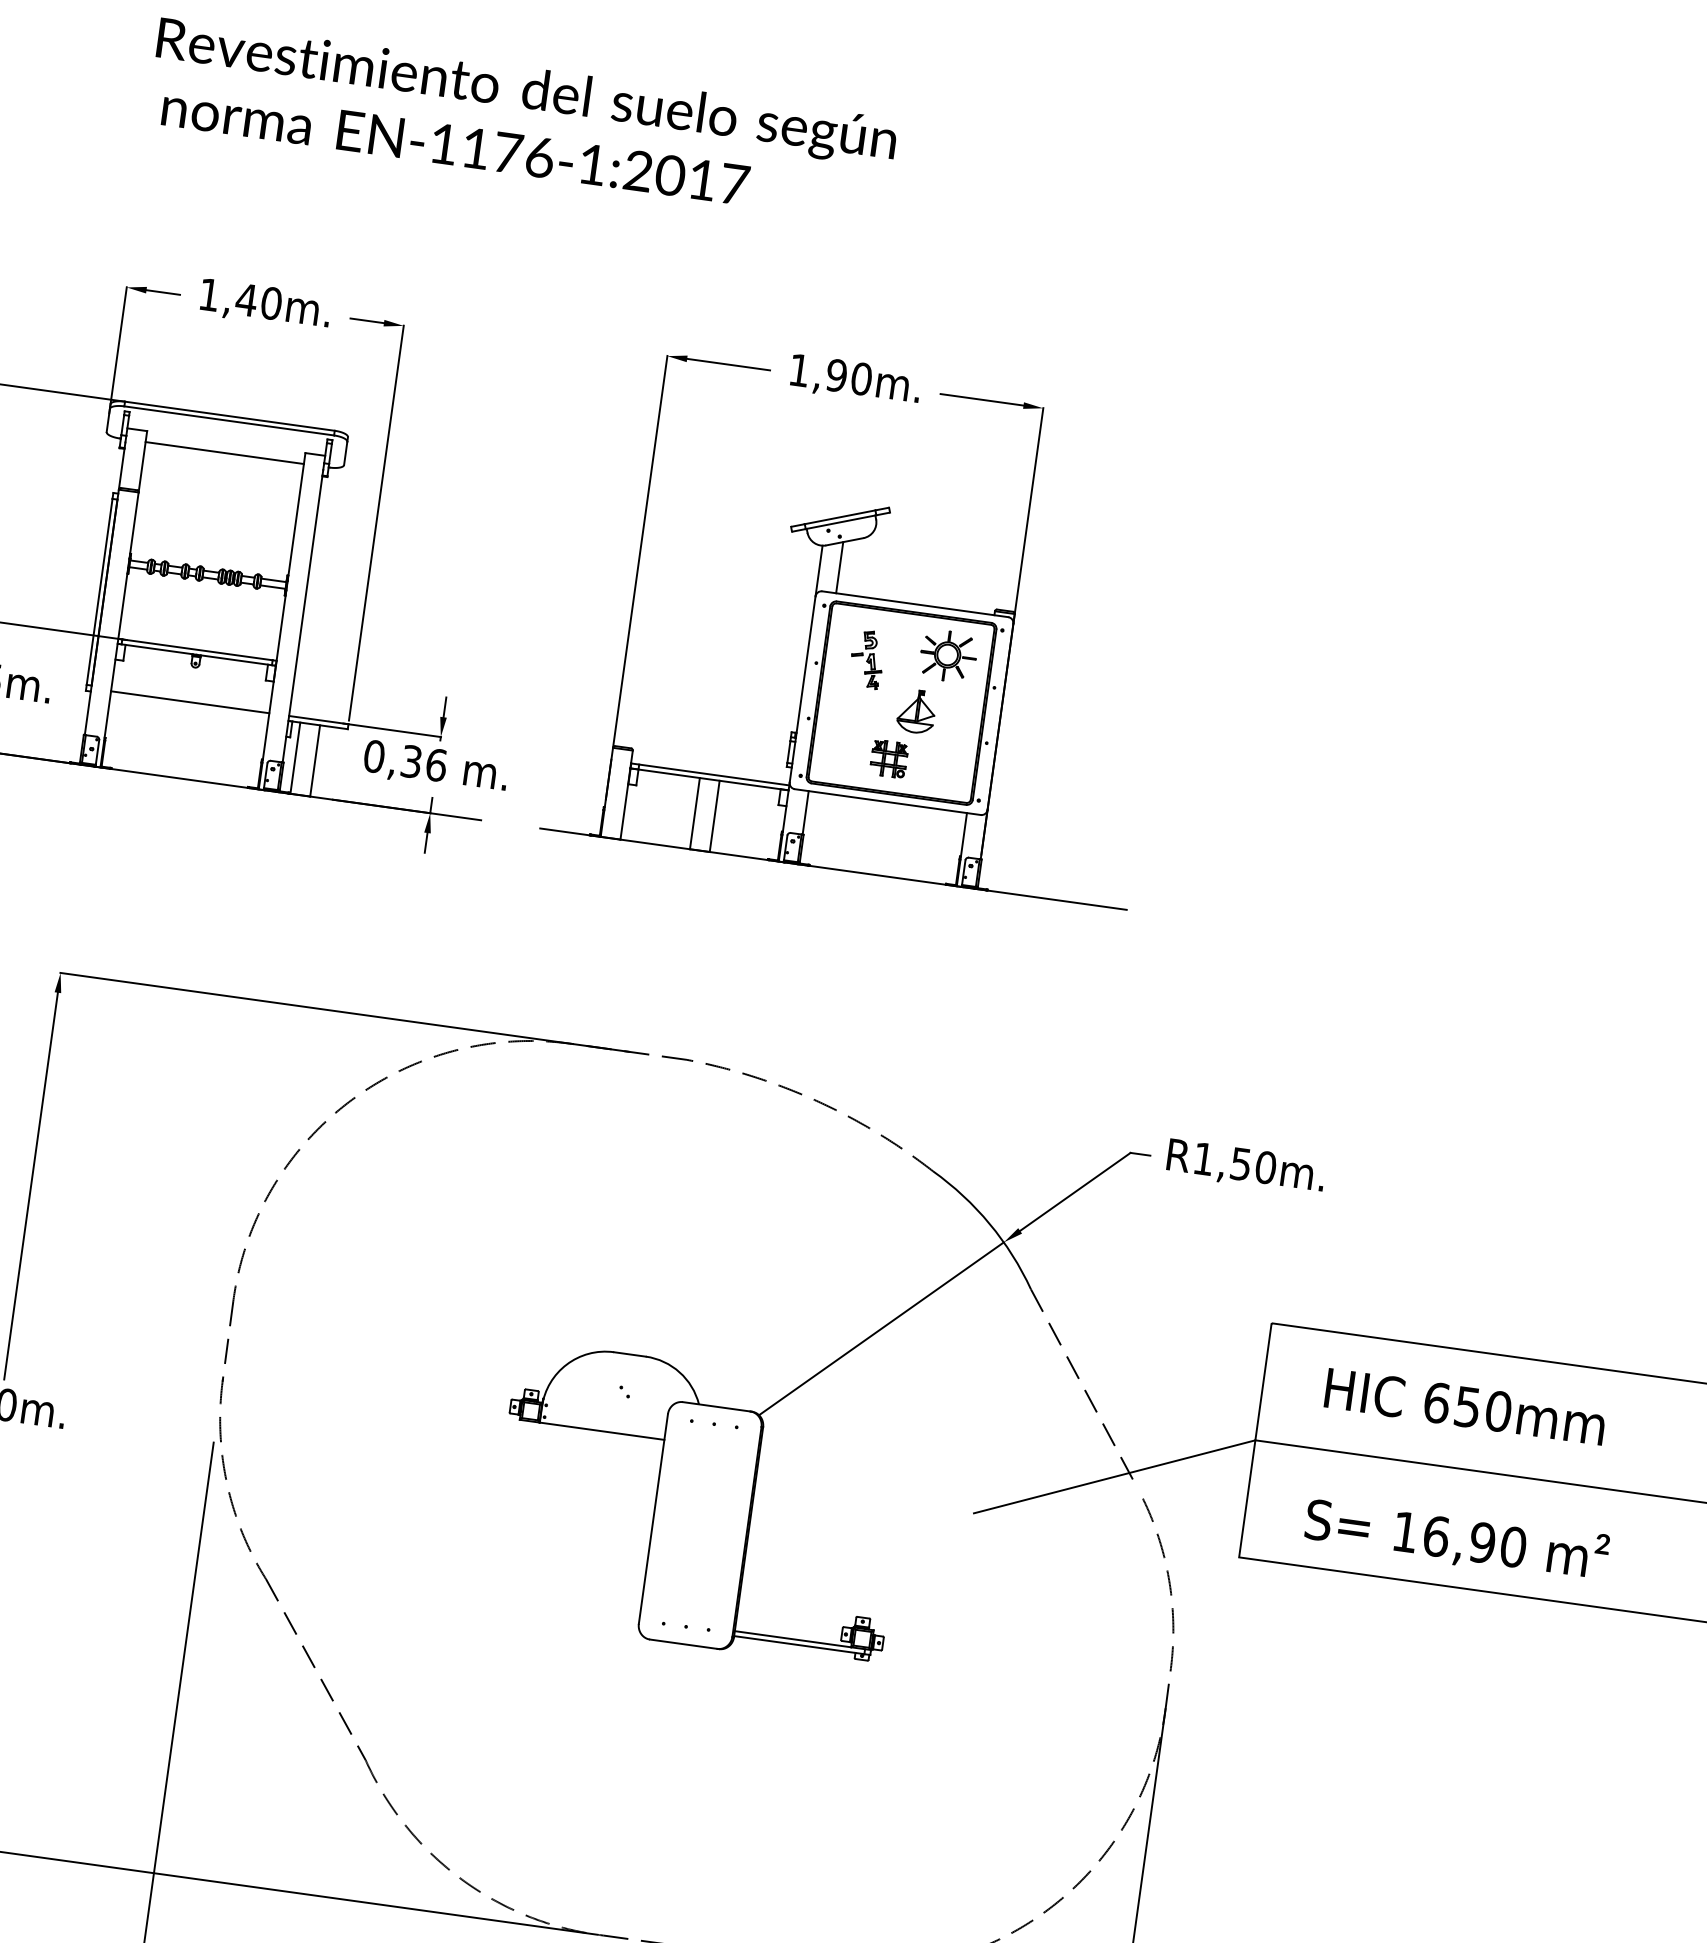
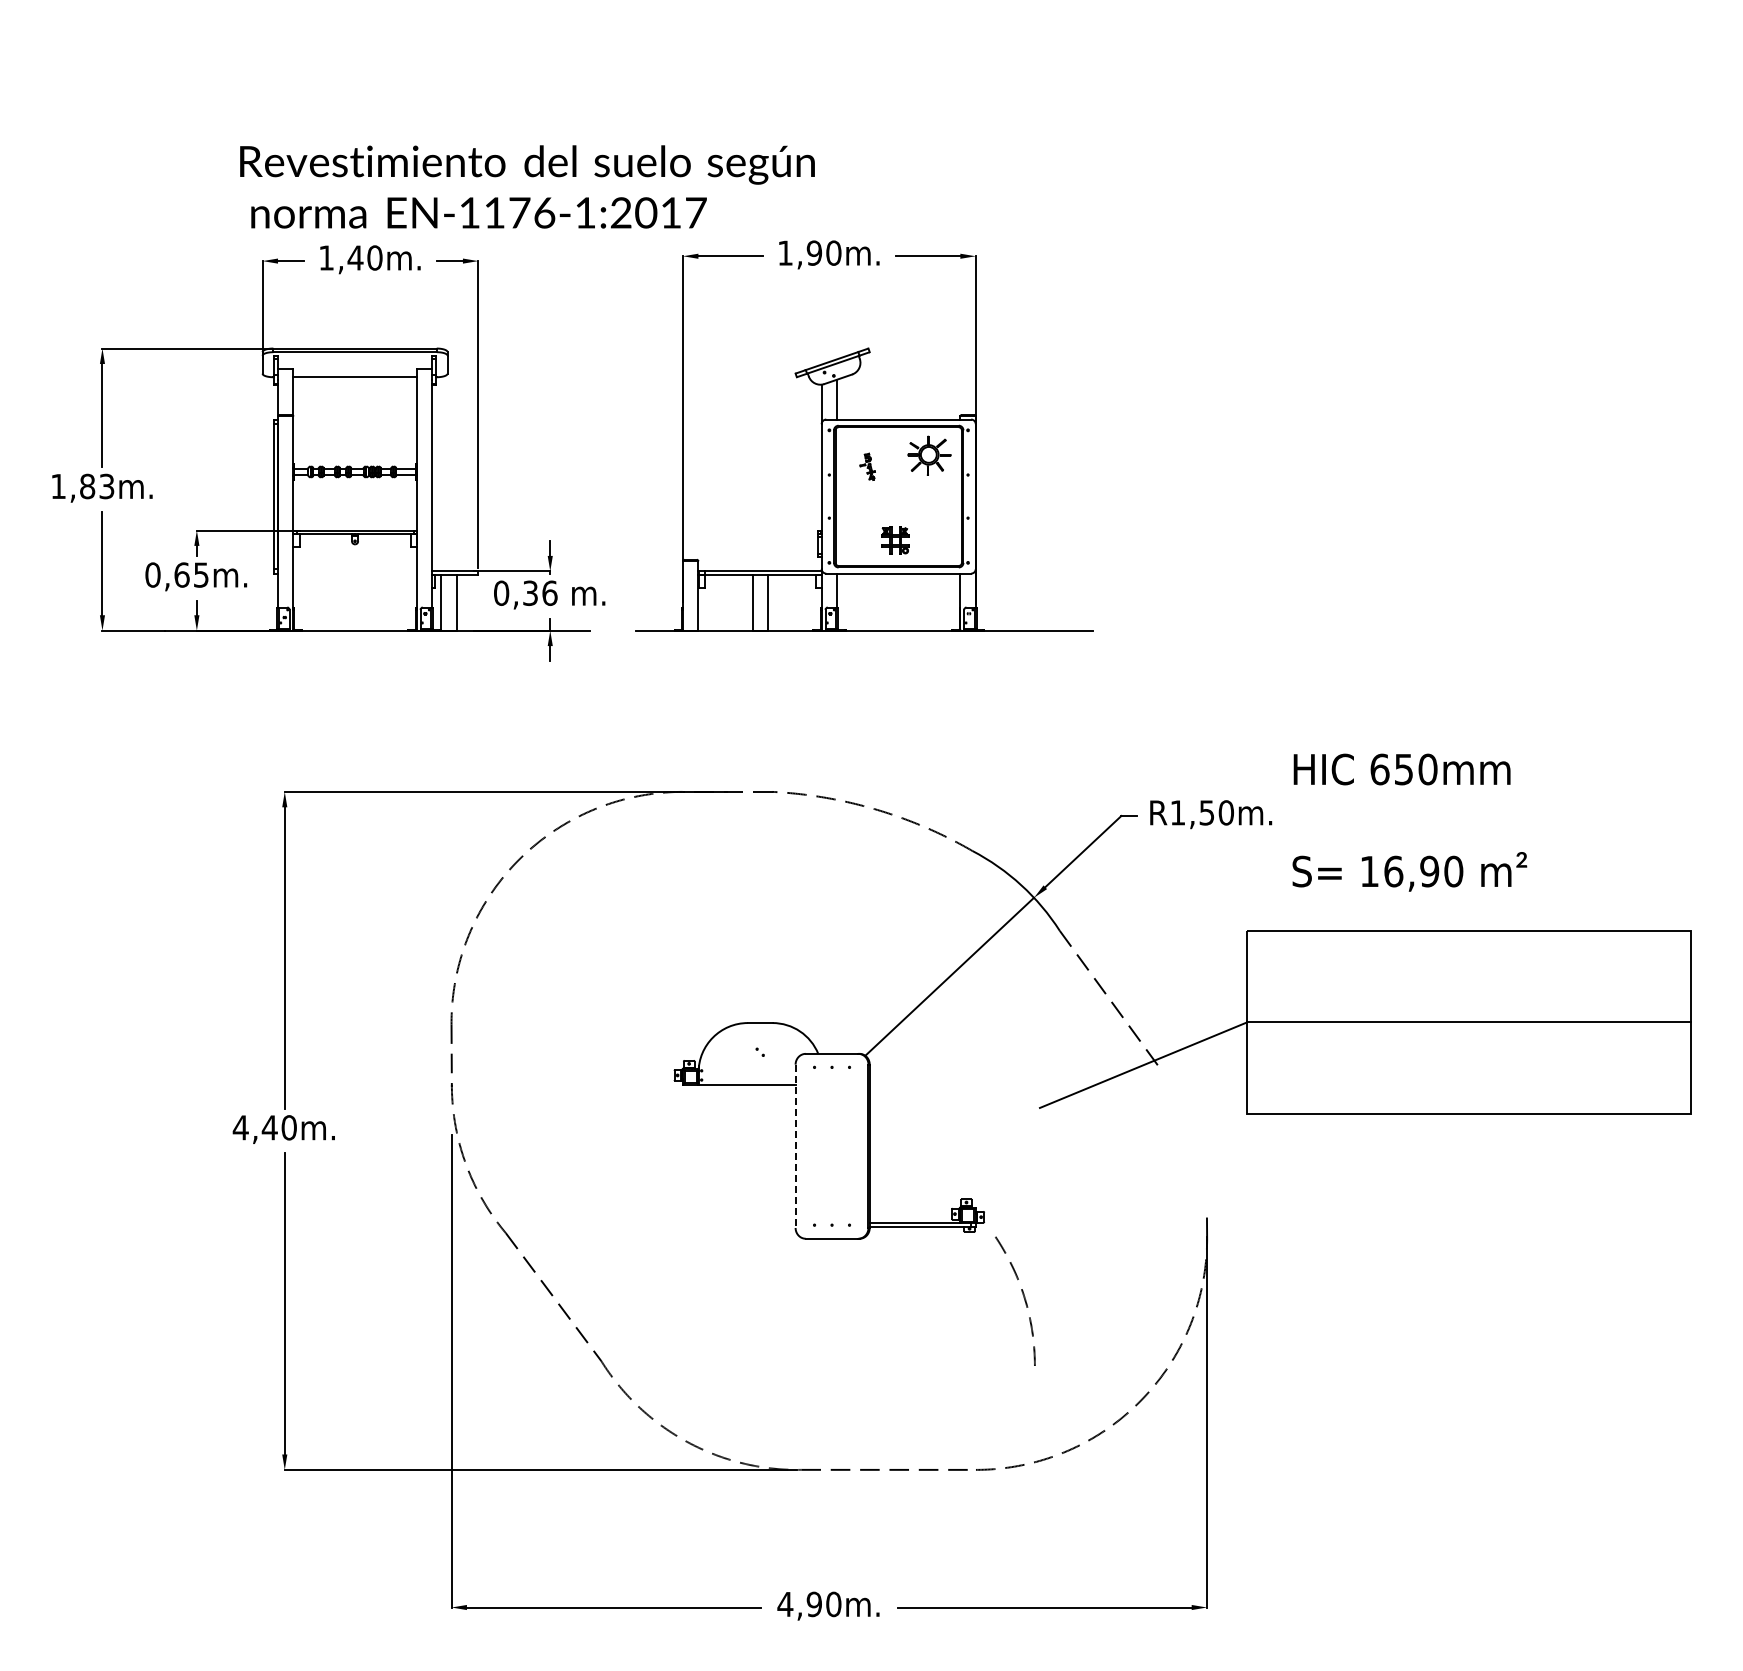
text: (522, 120) -> (527, 186), moved
part: (866, 658) -> (867, 466), size x0.6
line: (189, 702) -> (354, 571), removed
part: (917, 711) -> (911, 501), removed
text: (1465, 1476) -> (1409, 822), moved
line: (653, 1519) -> (795, 1146), solid -> dashed
arc: (1167, 1582) -> (1023, 1298), moved

